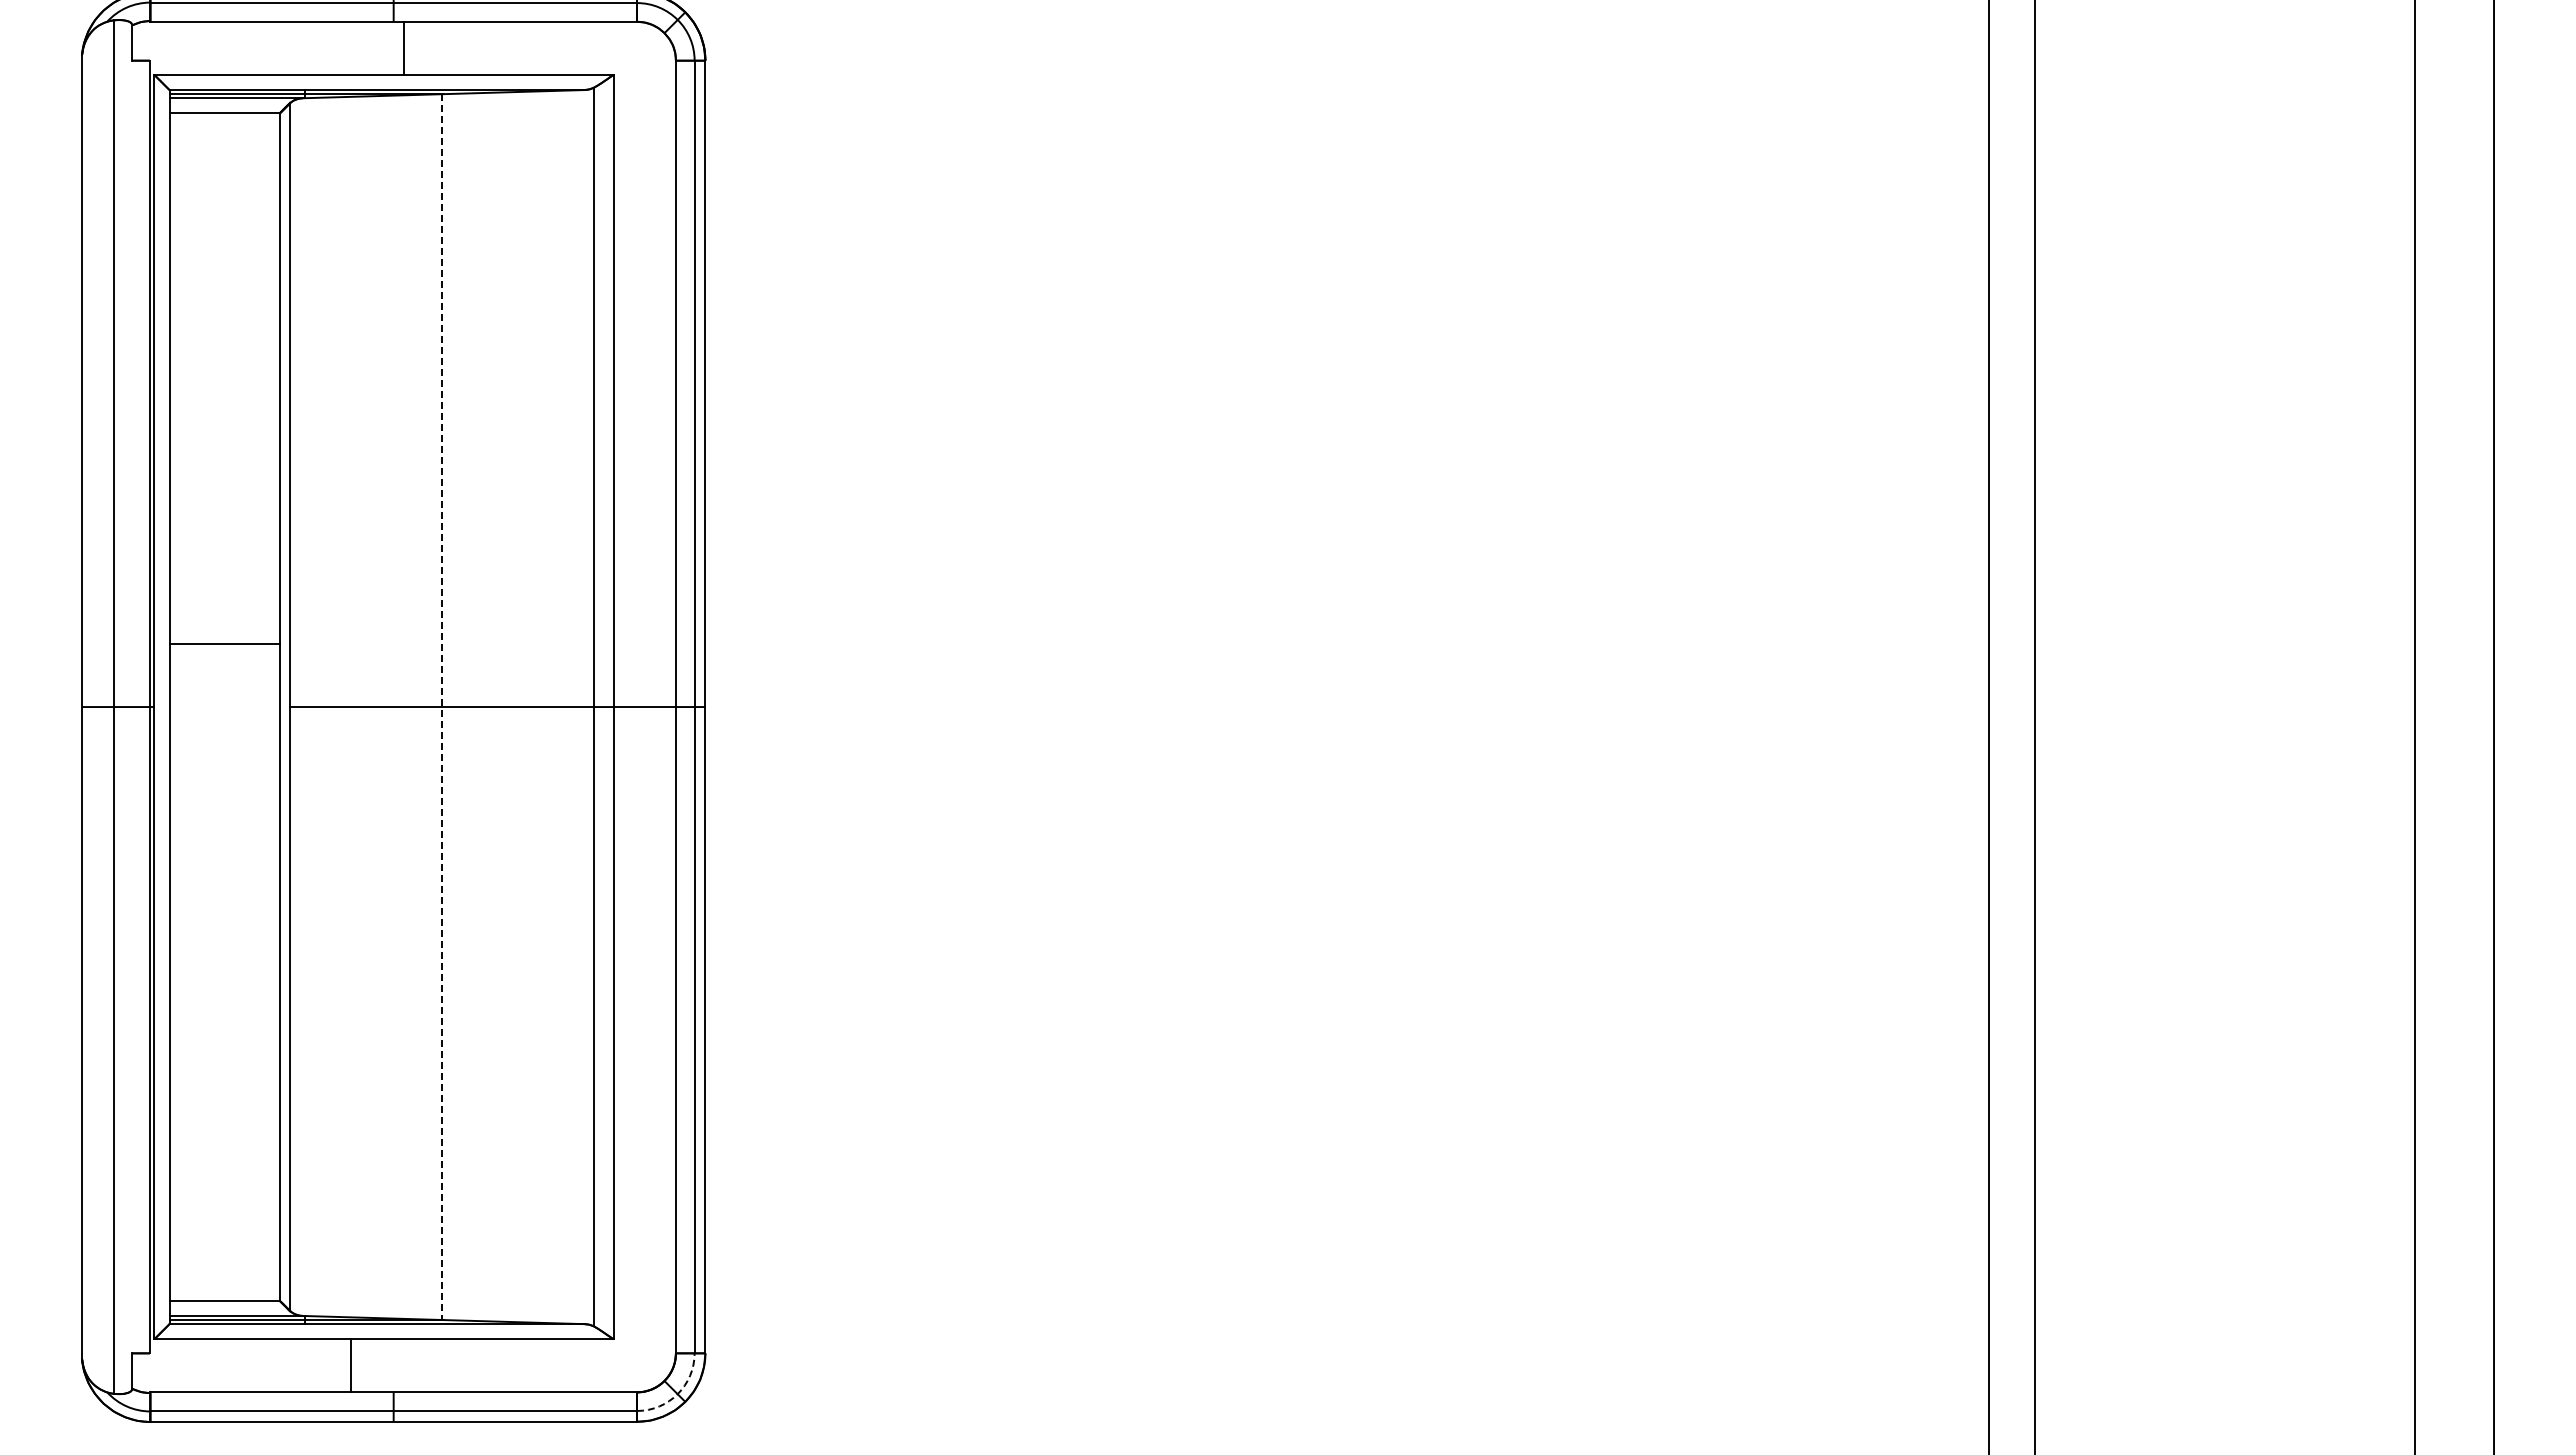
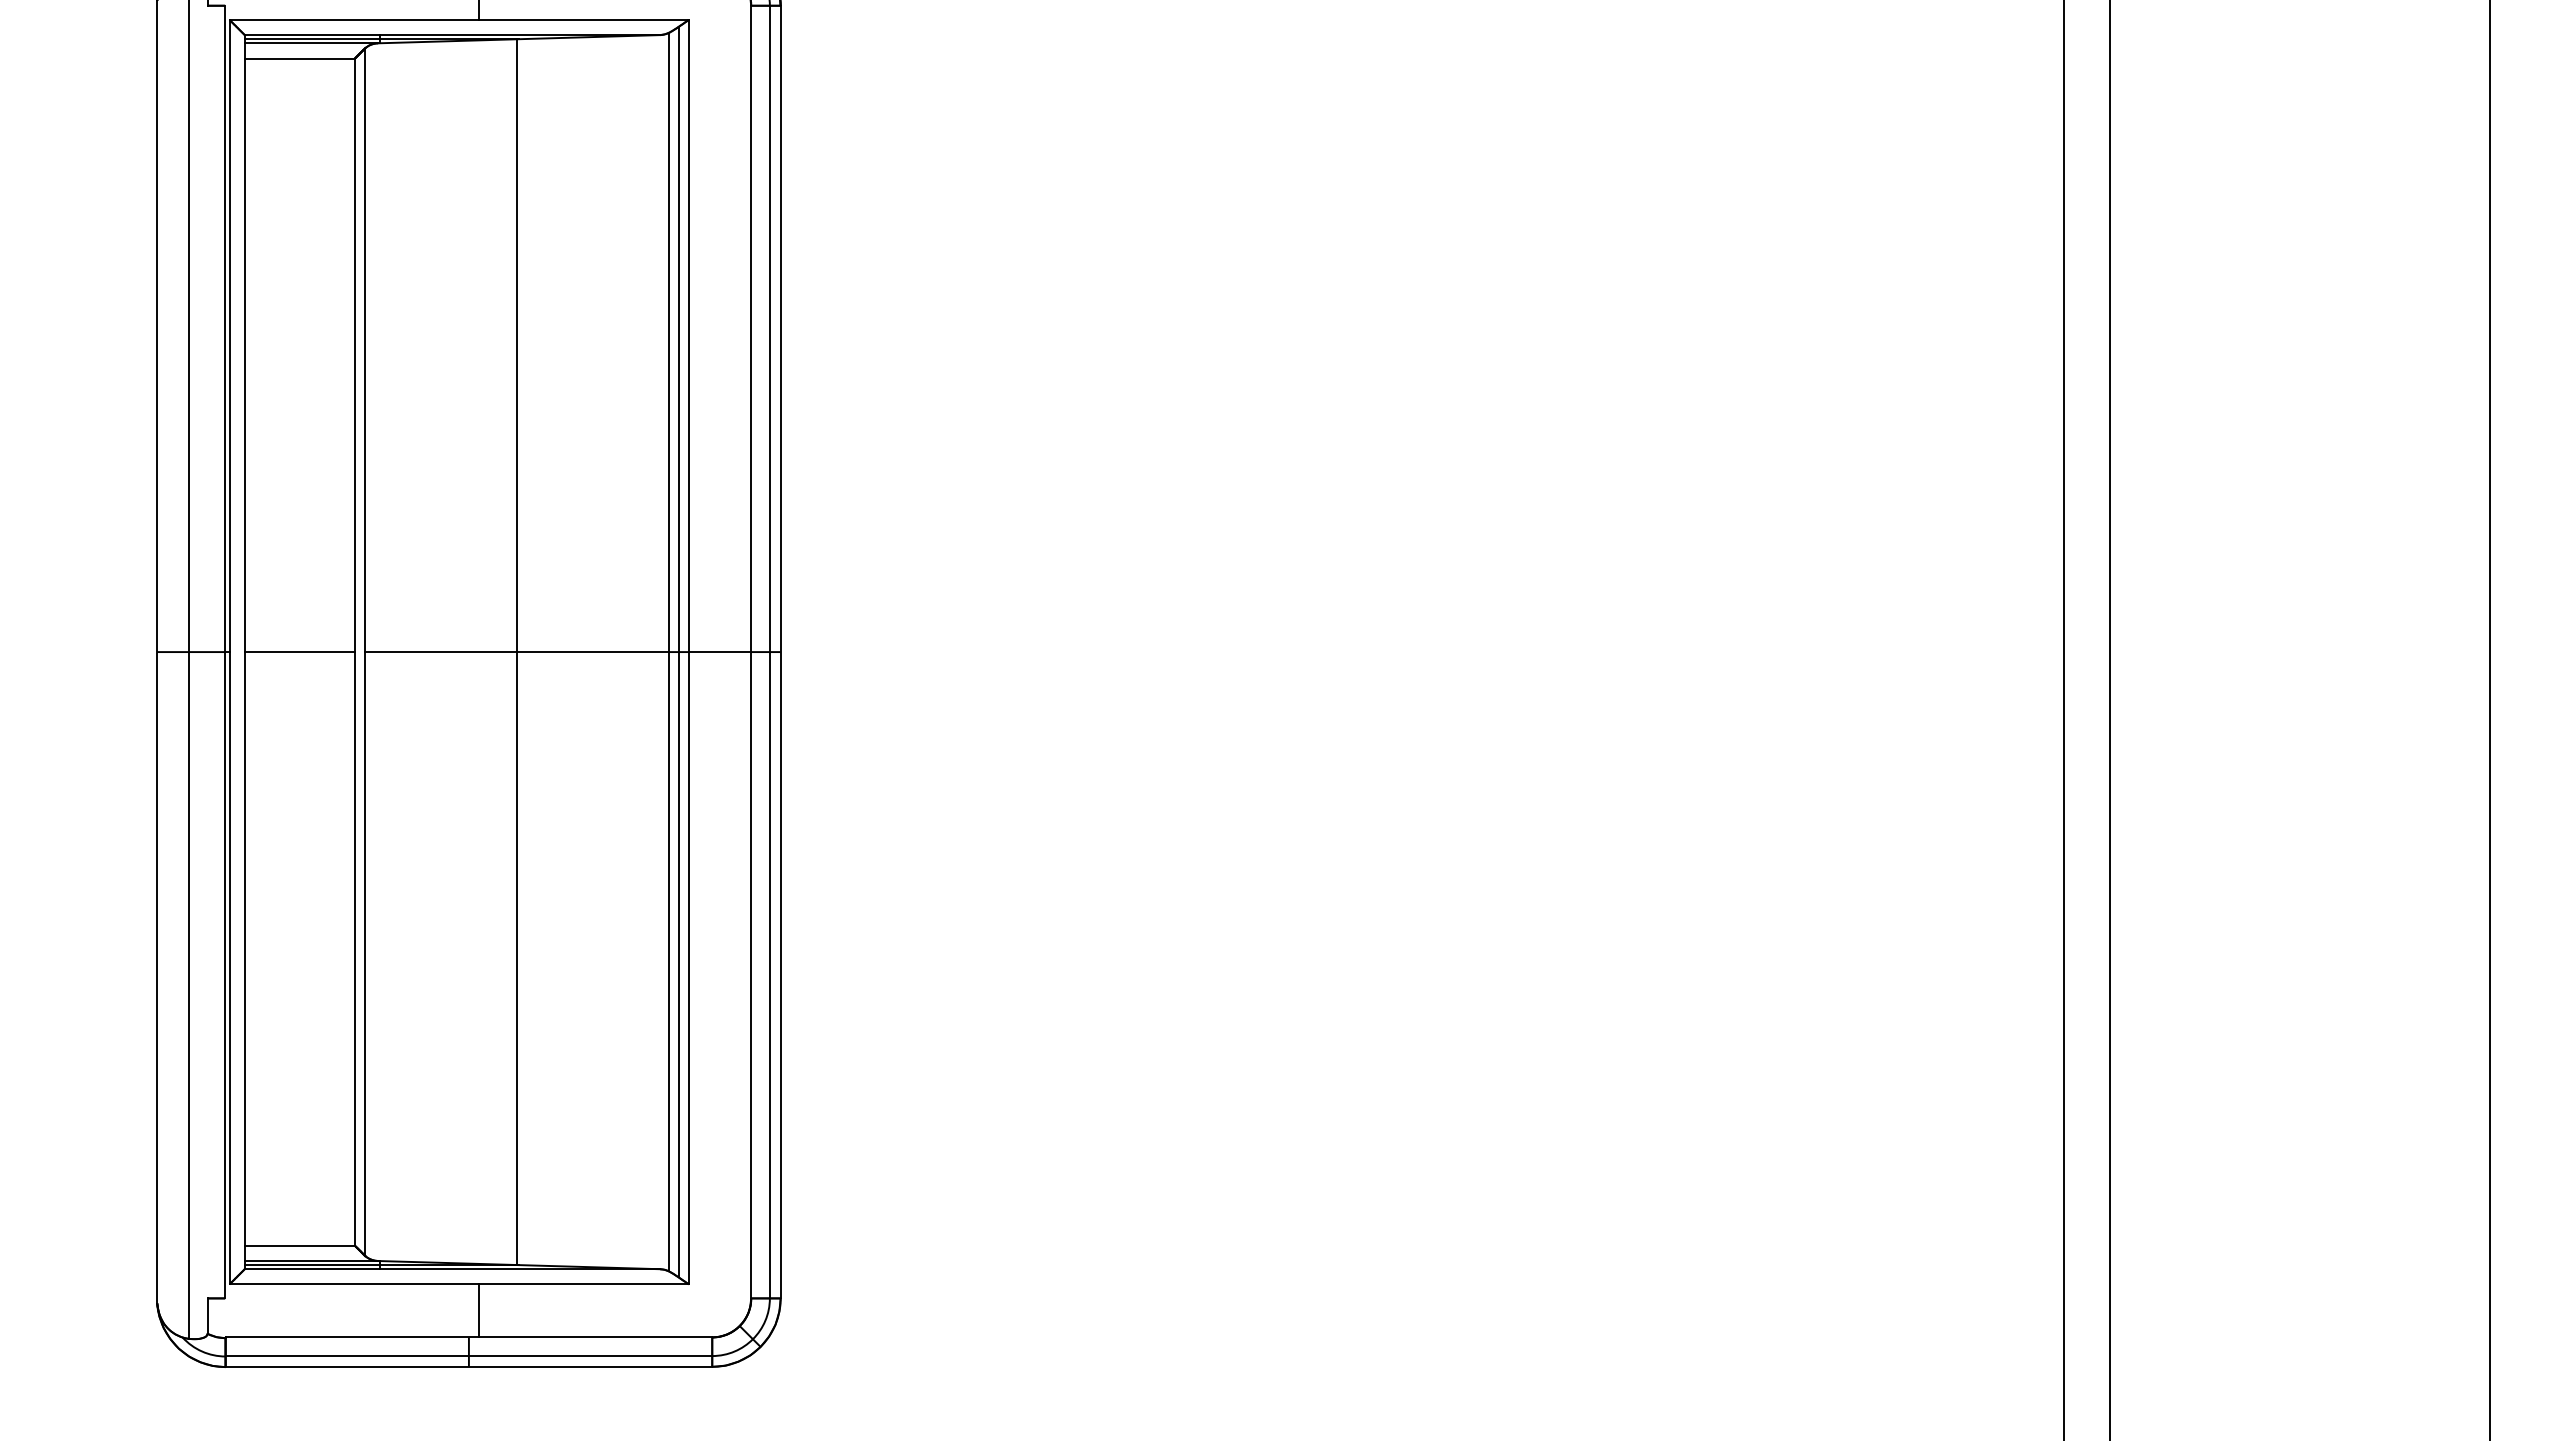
line: (224, 644) -> (299, 652), moved
line: (603, 706) -> (678, 651), added
line: (441, 707) -> (516, 652), dashed -> solid
line: (351, 1365) -> (479, 1310), moved
arc: (677, 1394) -> (752, 1339), dashed -> solid

